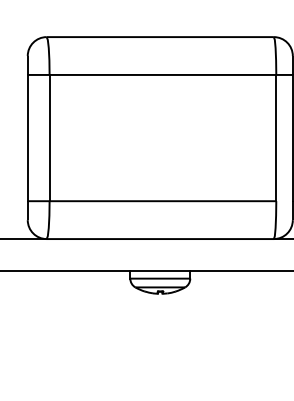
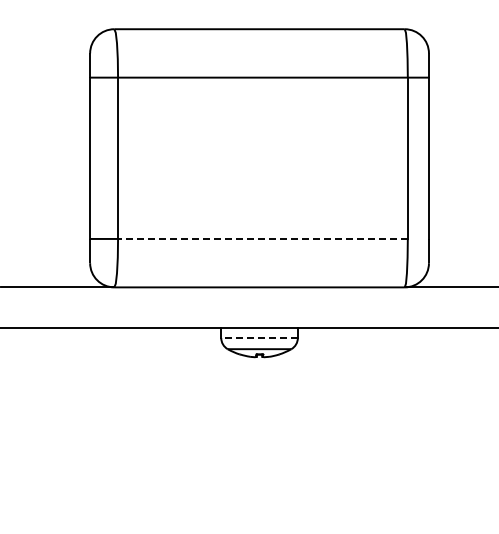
arc: (162, 200) -> (262, 238), solid -> dashed
arc: (160, 278) -> (259, 337), solid -> dashed

